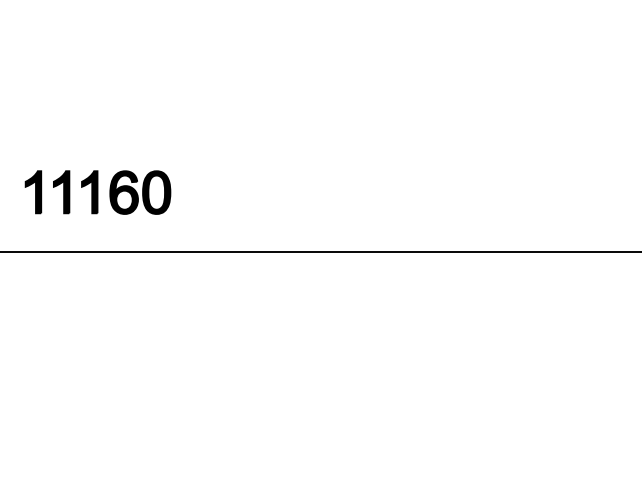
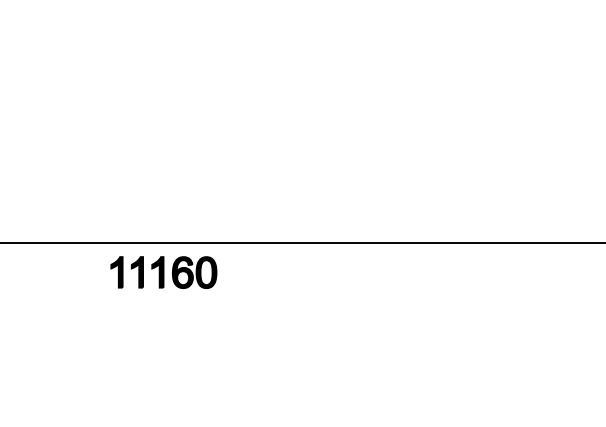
part: (97, 192) -> (163, 272), moved

